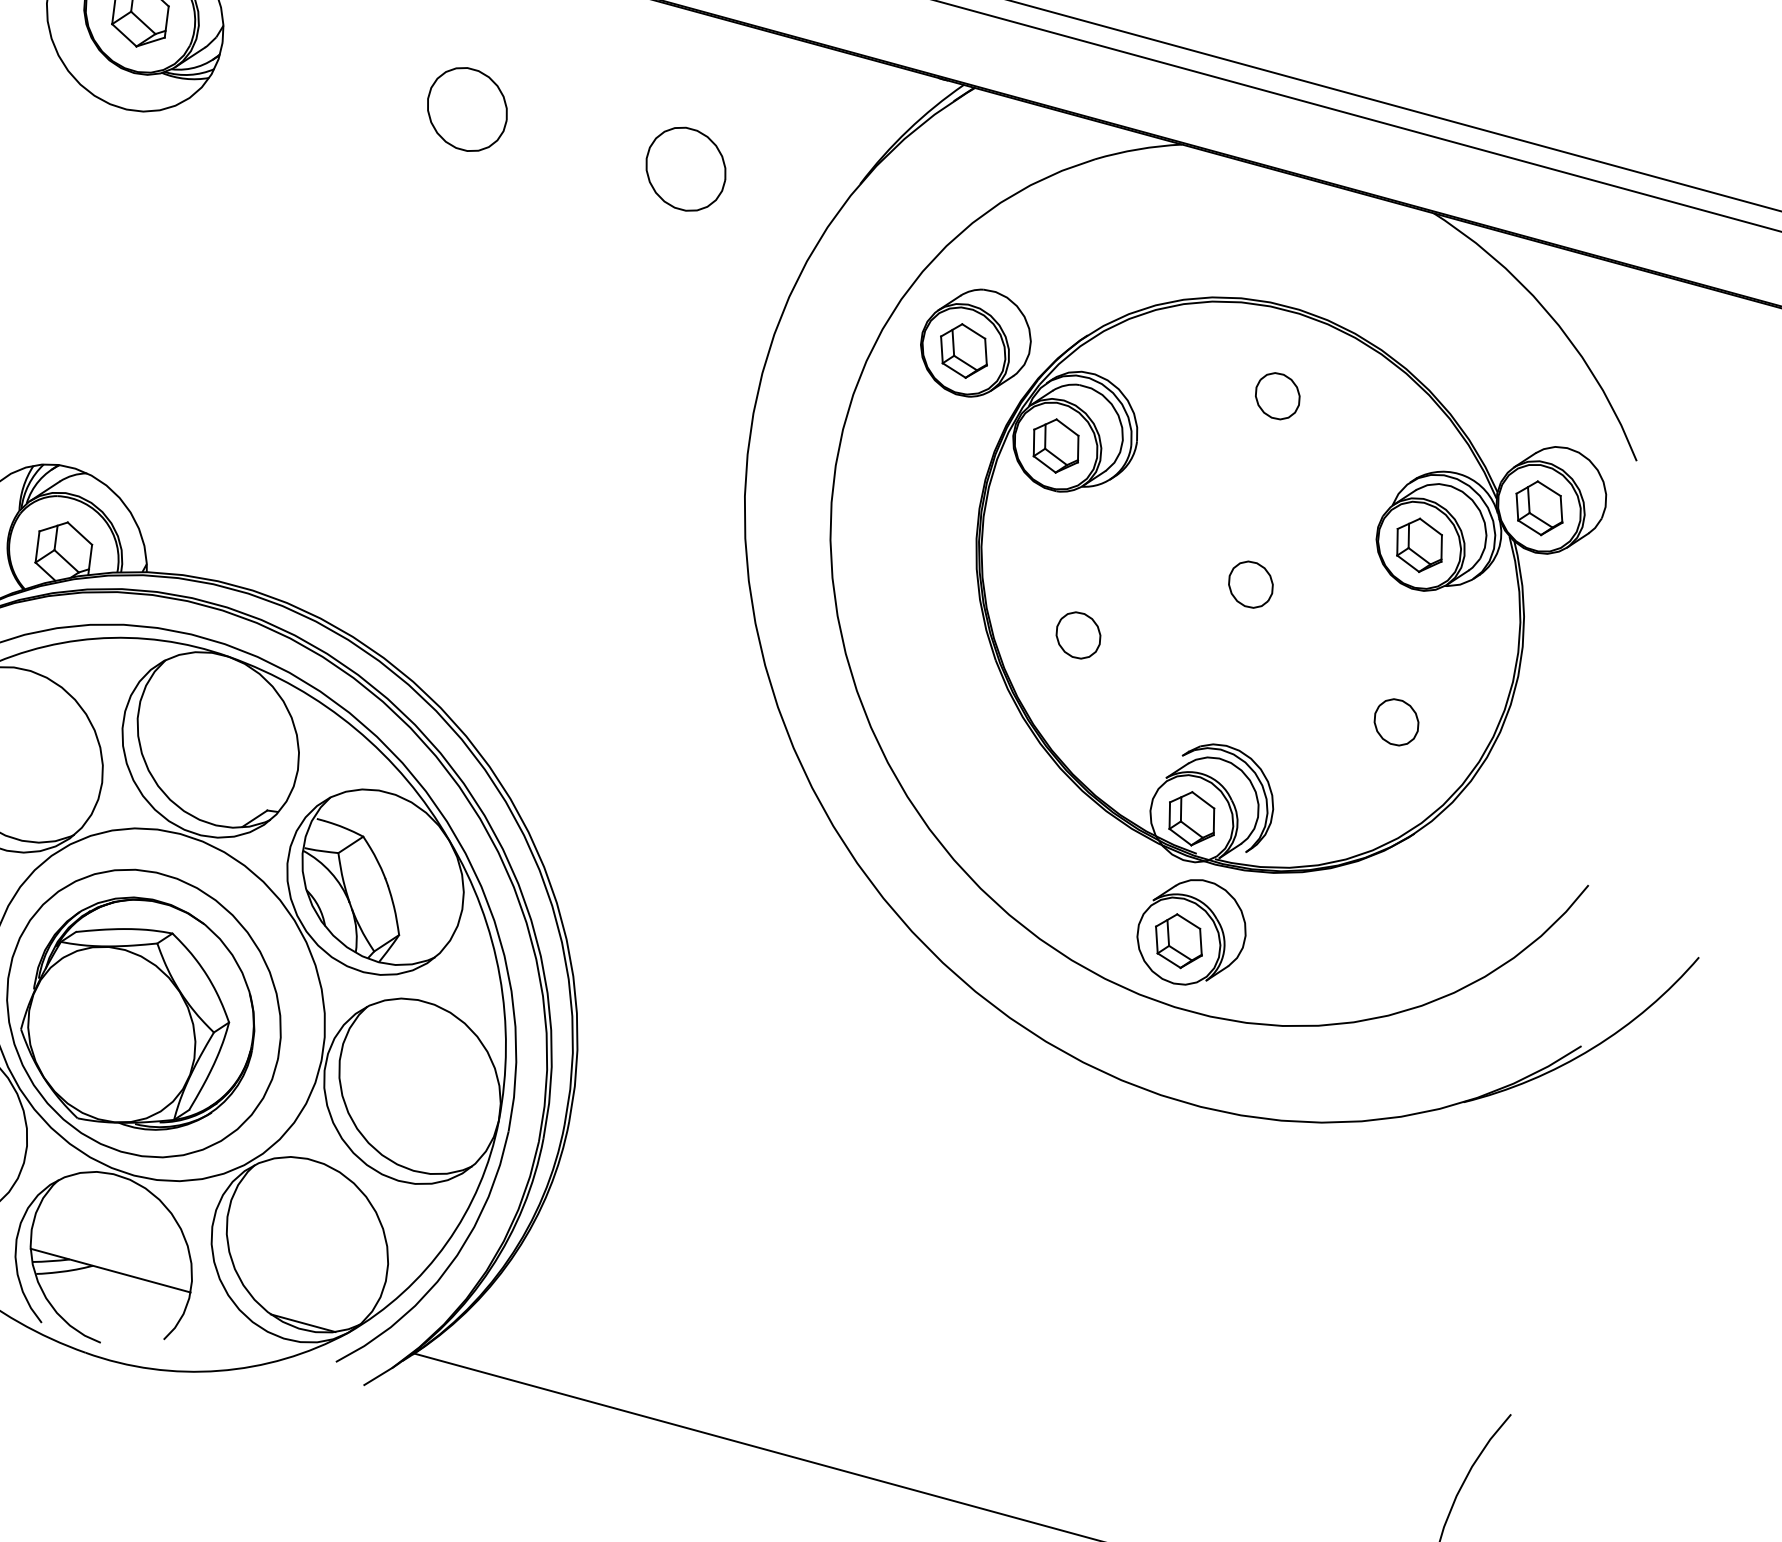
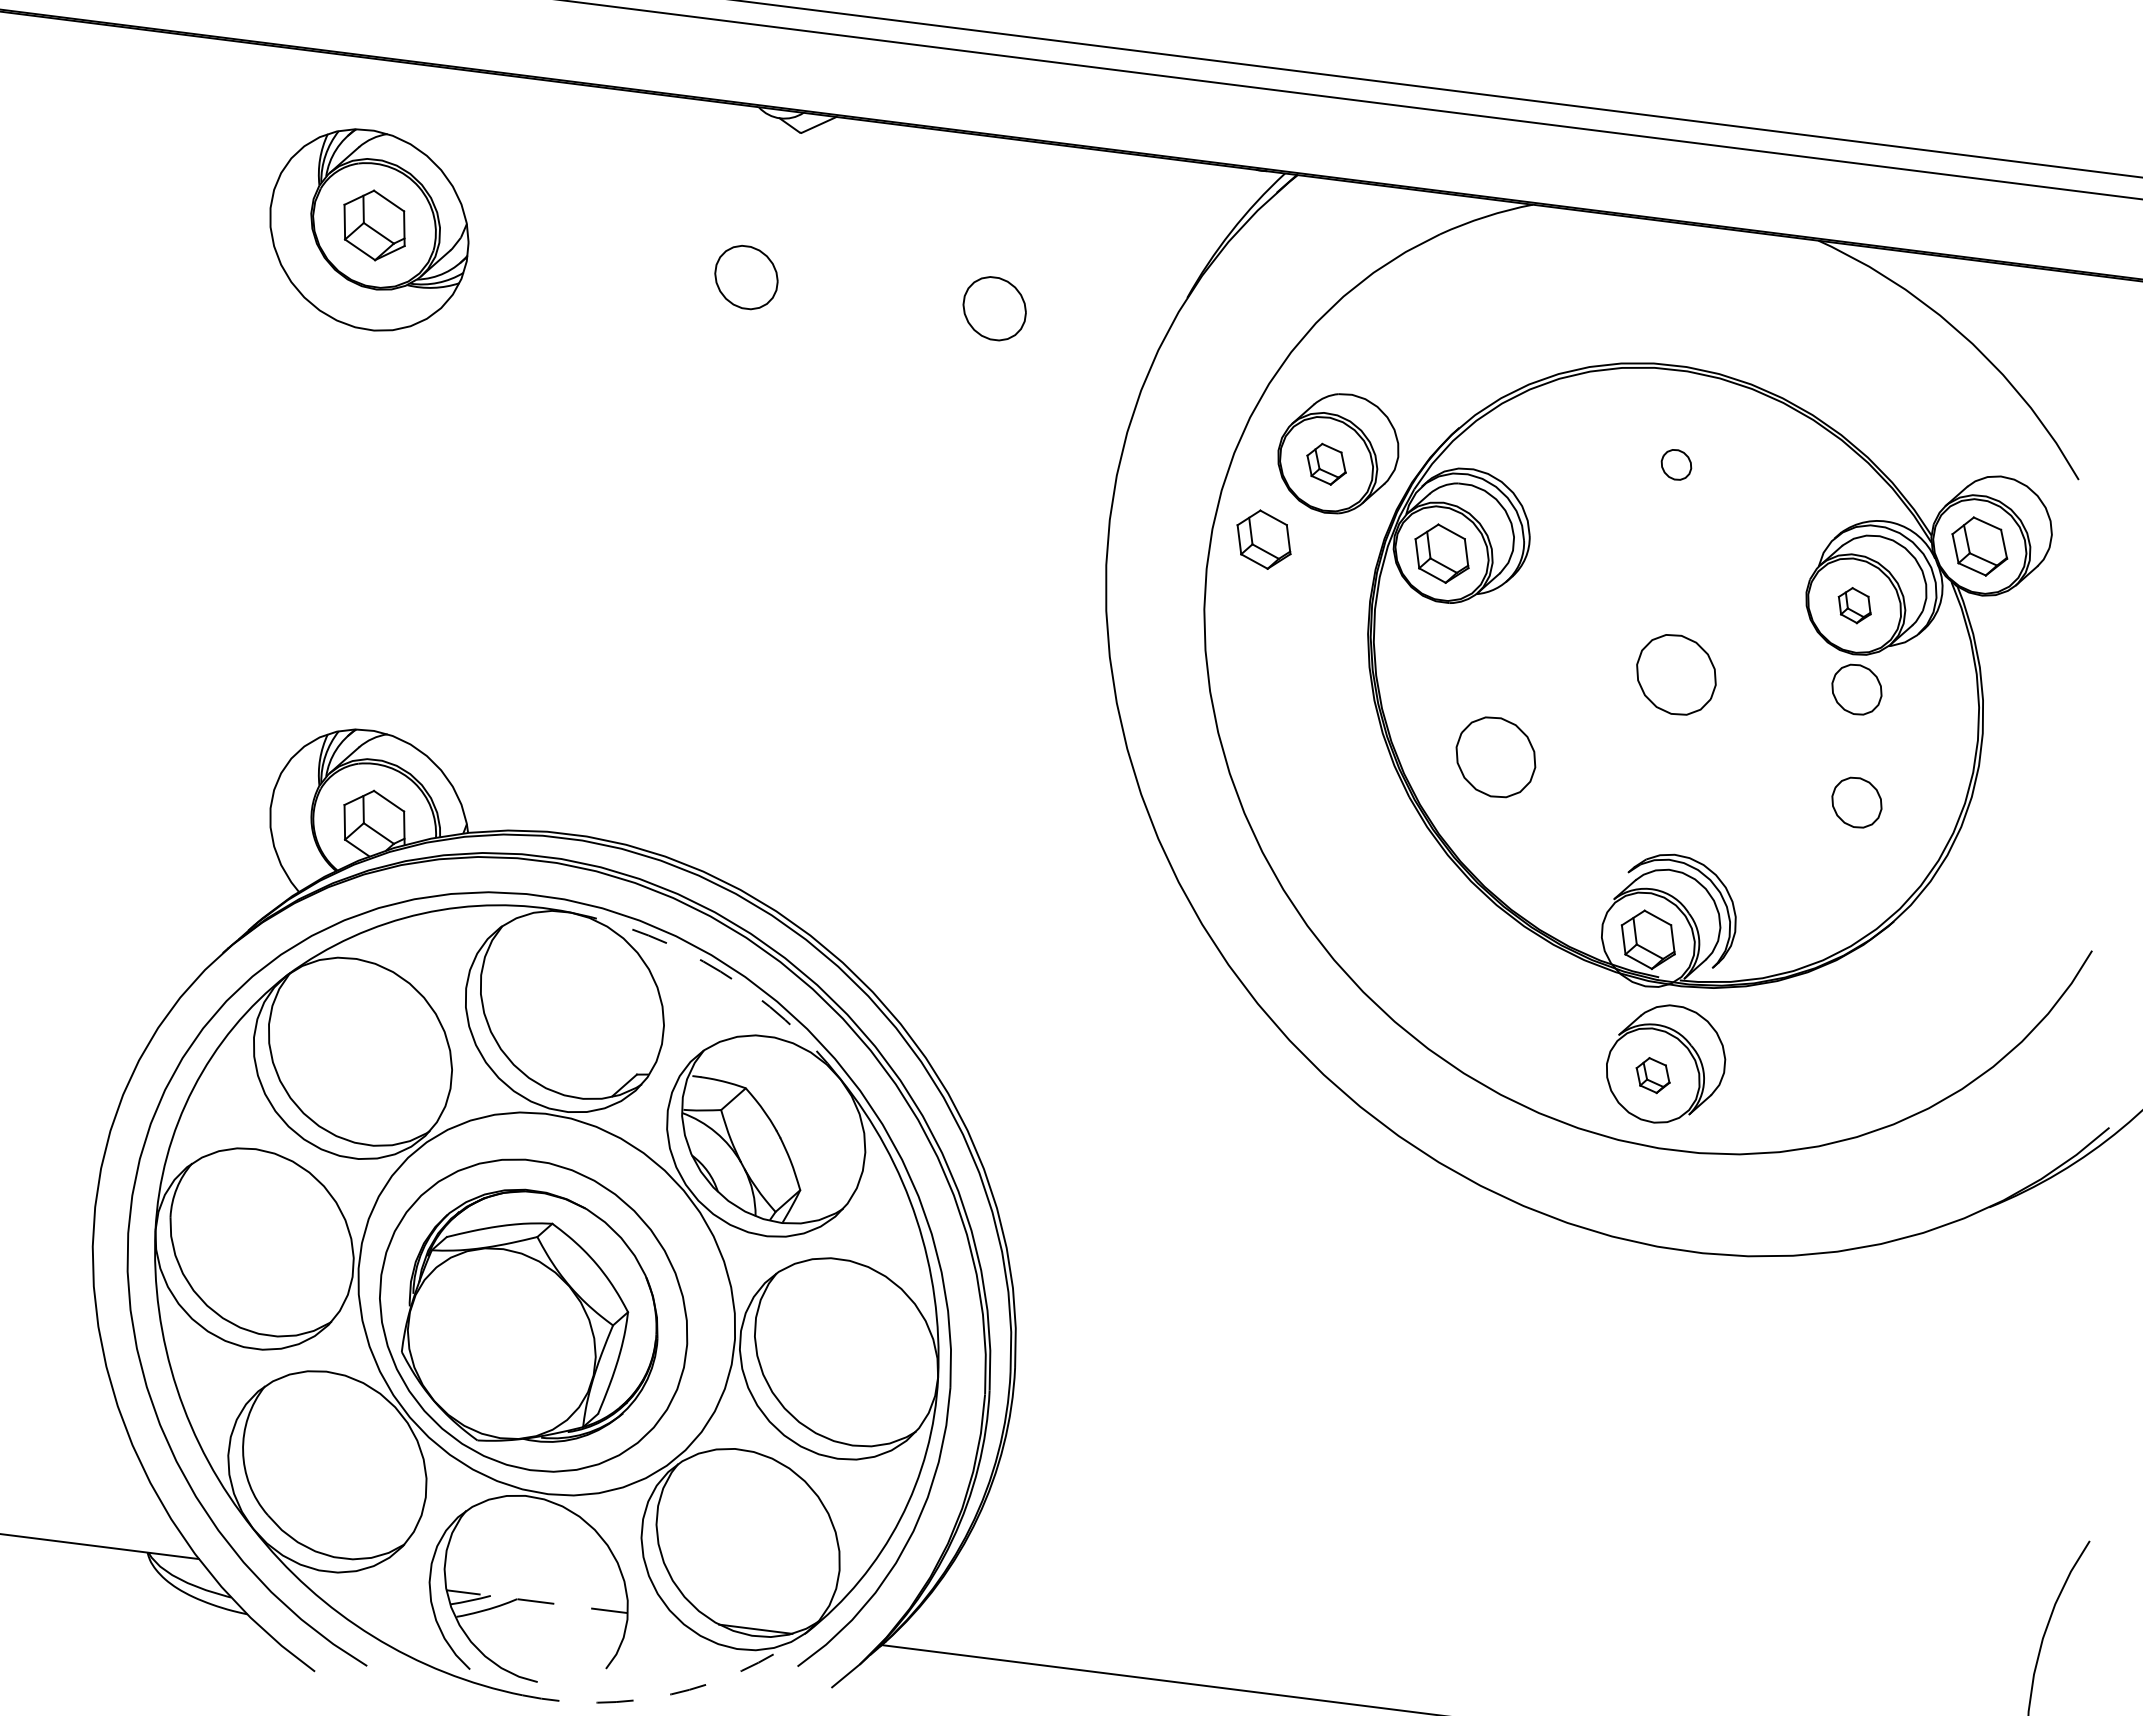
part: (467, 109) -> (746, 277), size x0.7
part: (685, 168) -> (994, 308), size x0.7
part: (963, 351) -> (1326, 464), size x0.7
part: (1277, 395) -> (1676, 464), size x0.6
part: (897, 410) -> (1263, 539), added
part: (1419, 545) -> (1854, 605), size x0.6
part: (1251, 584) -> (1676, 674), size x1.6
part: (1410, 620) -> (1856, 689), added
part: (1078, 634) -> (1495, 756), size x1.6
arc: (355, 728) -> (720, 971), solid -> dashed
part: (1178, 940) -> (1652, 1075), size x0.6
line: (110, 1270) -> (536, 1601), solid -> dashed
arc: (219, 1371) -> (671, 1694), solid -> dashed

